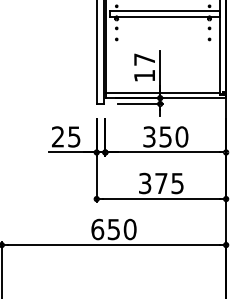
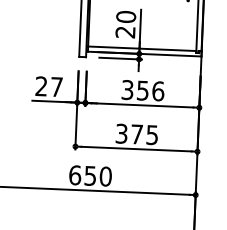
text: (144, 67) -> (125, 24), 17 -> 20
text: (74, 136) -> (56, 86), 25 -> 27
text: (181, 136) -> (157, 90), 350 -> 356

